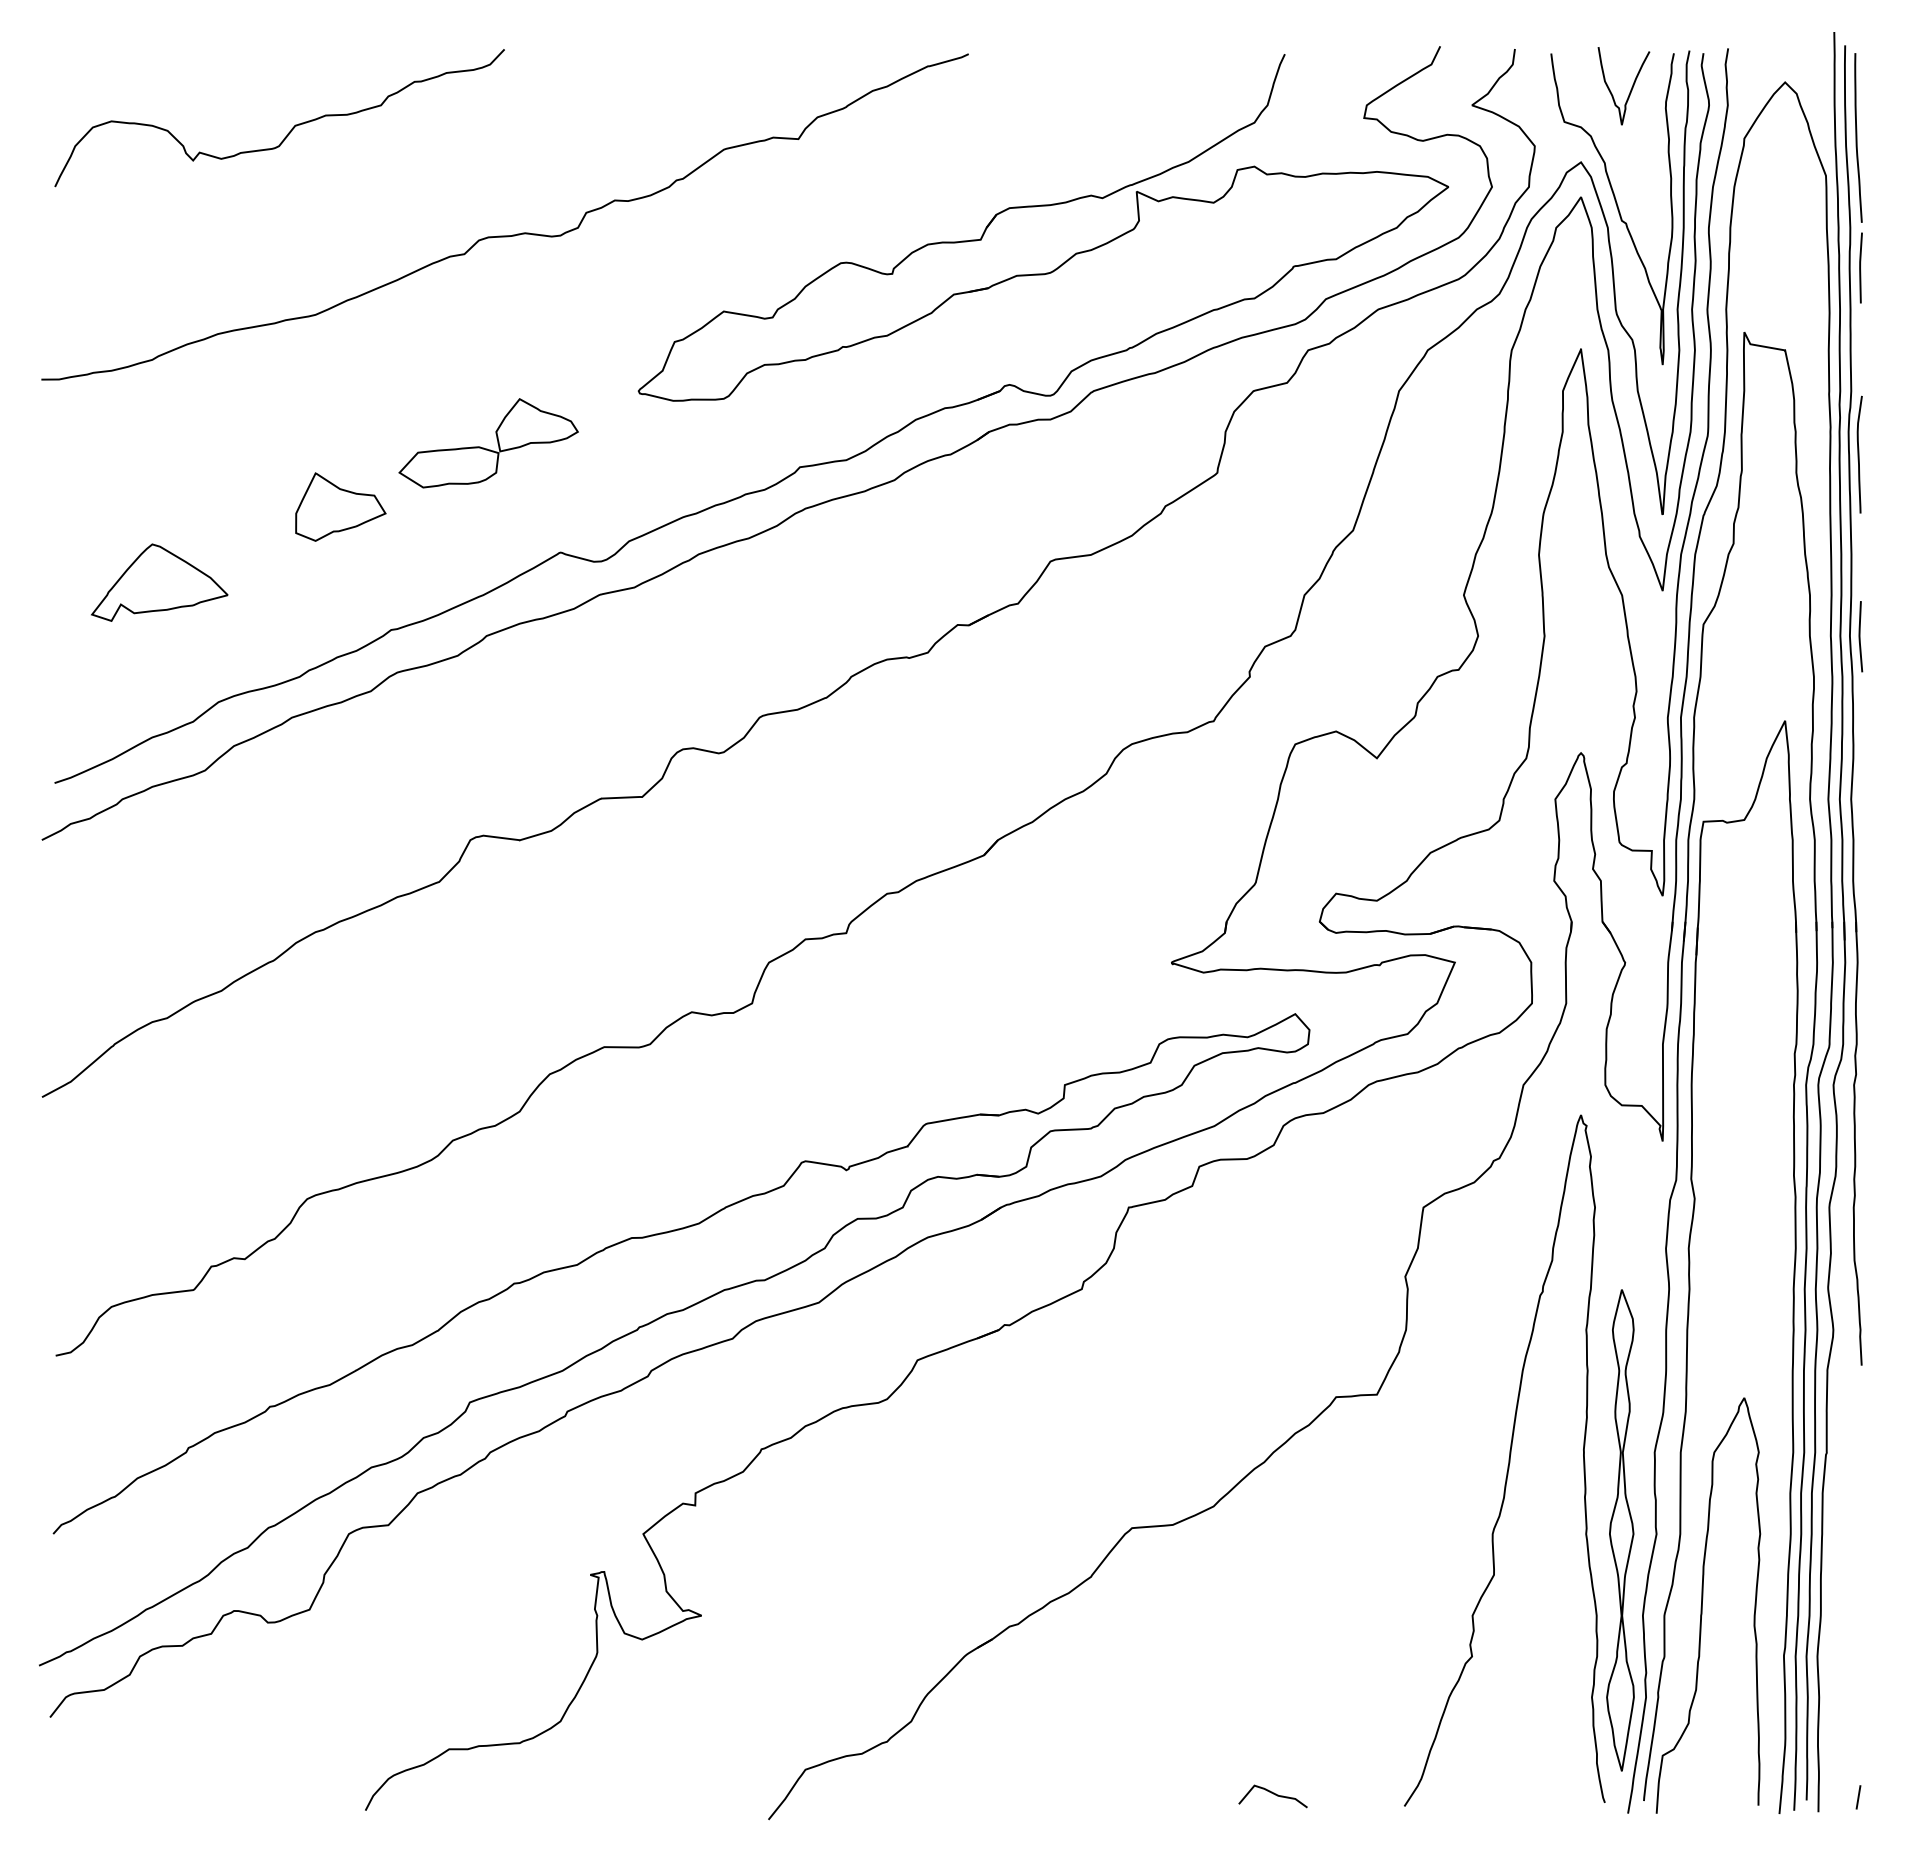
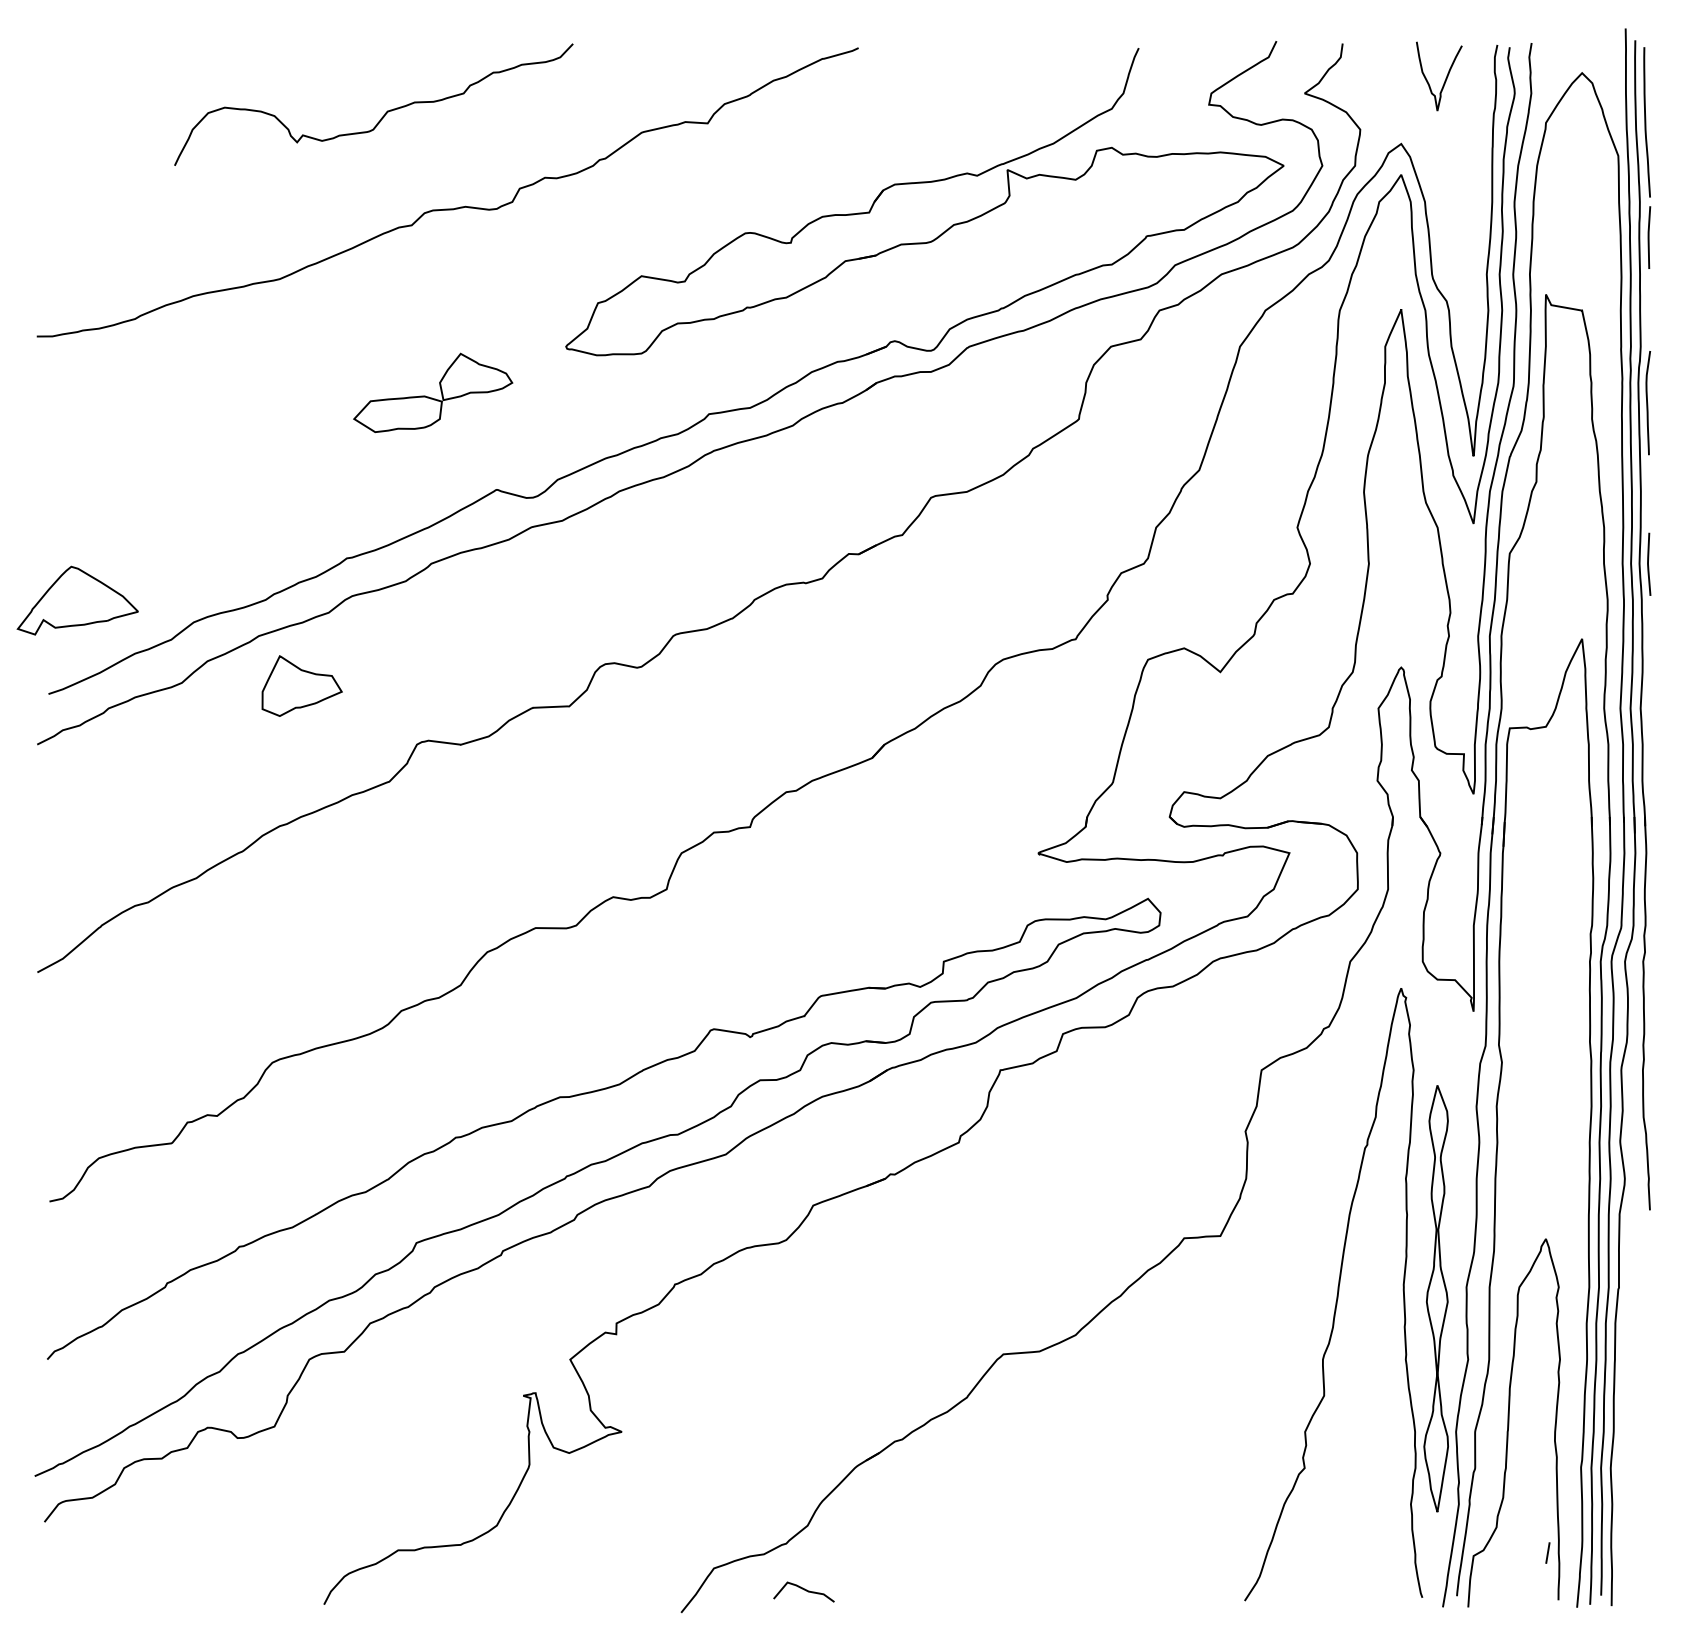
curve: (291, 128) -> (384, 113), moved
curve: (1616, 207) -> (1432, 183), removed
part: (340, 506) -> (301, 685), moved
part: (159, 582) -> (77, 600), moved
part: (1620, 1530) -> (1436, 1298), moved
curve: (1273, 1794) -> (804, 1590), moved
line: (1858, 1797) -> (1547, 1553), moved

